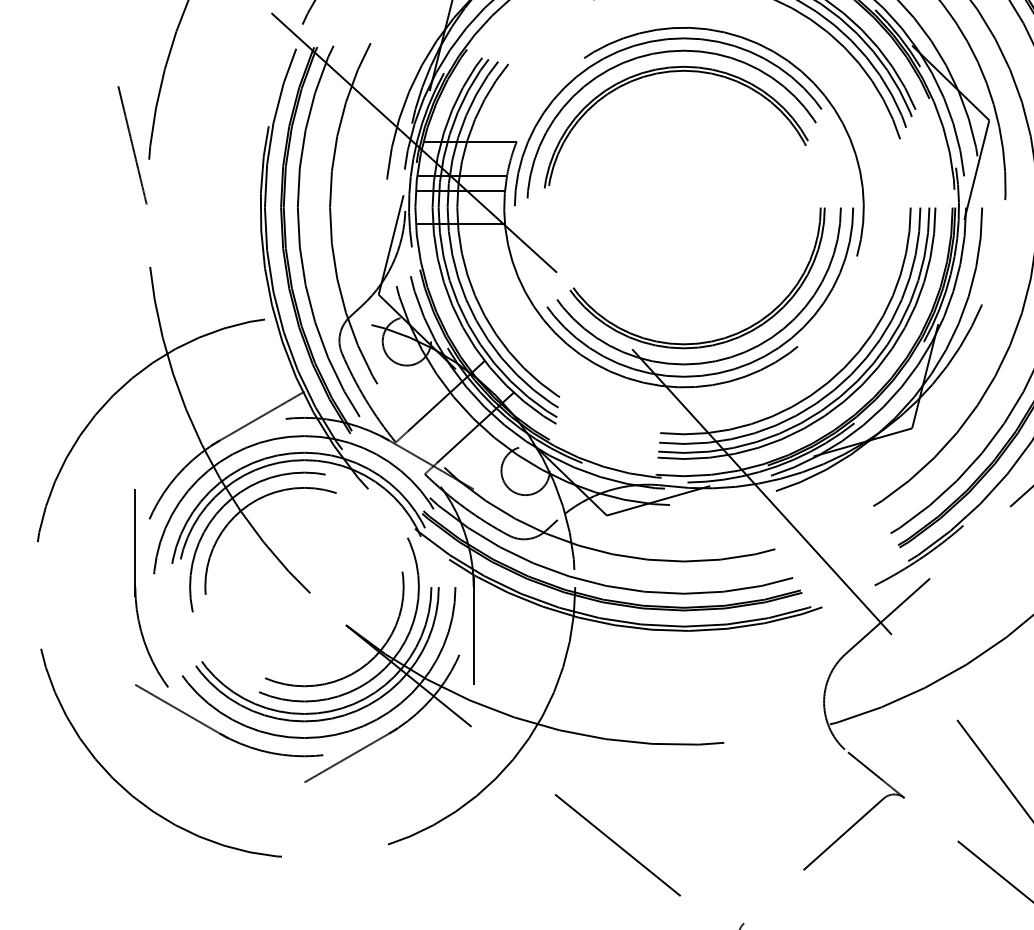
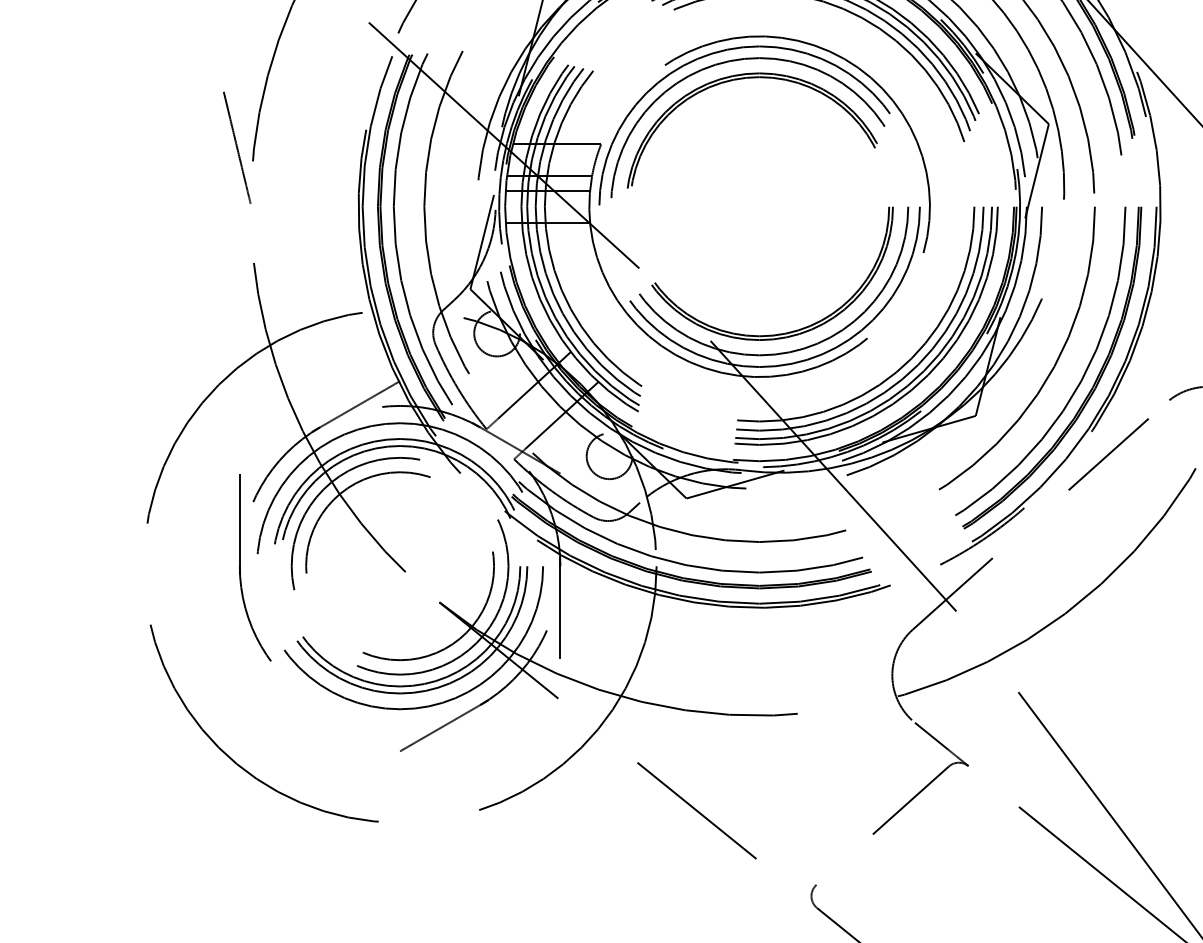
part: (221, 733) -> (321, 704), removed

